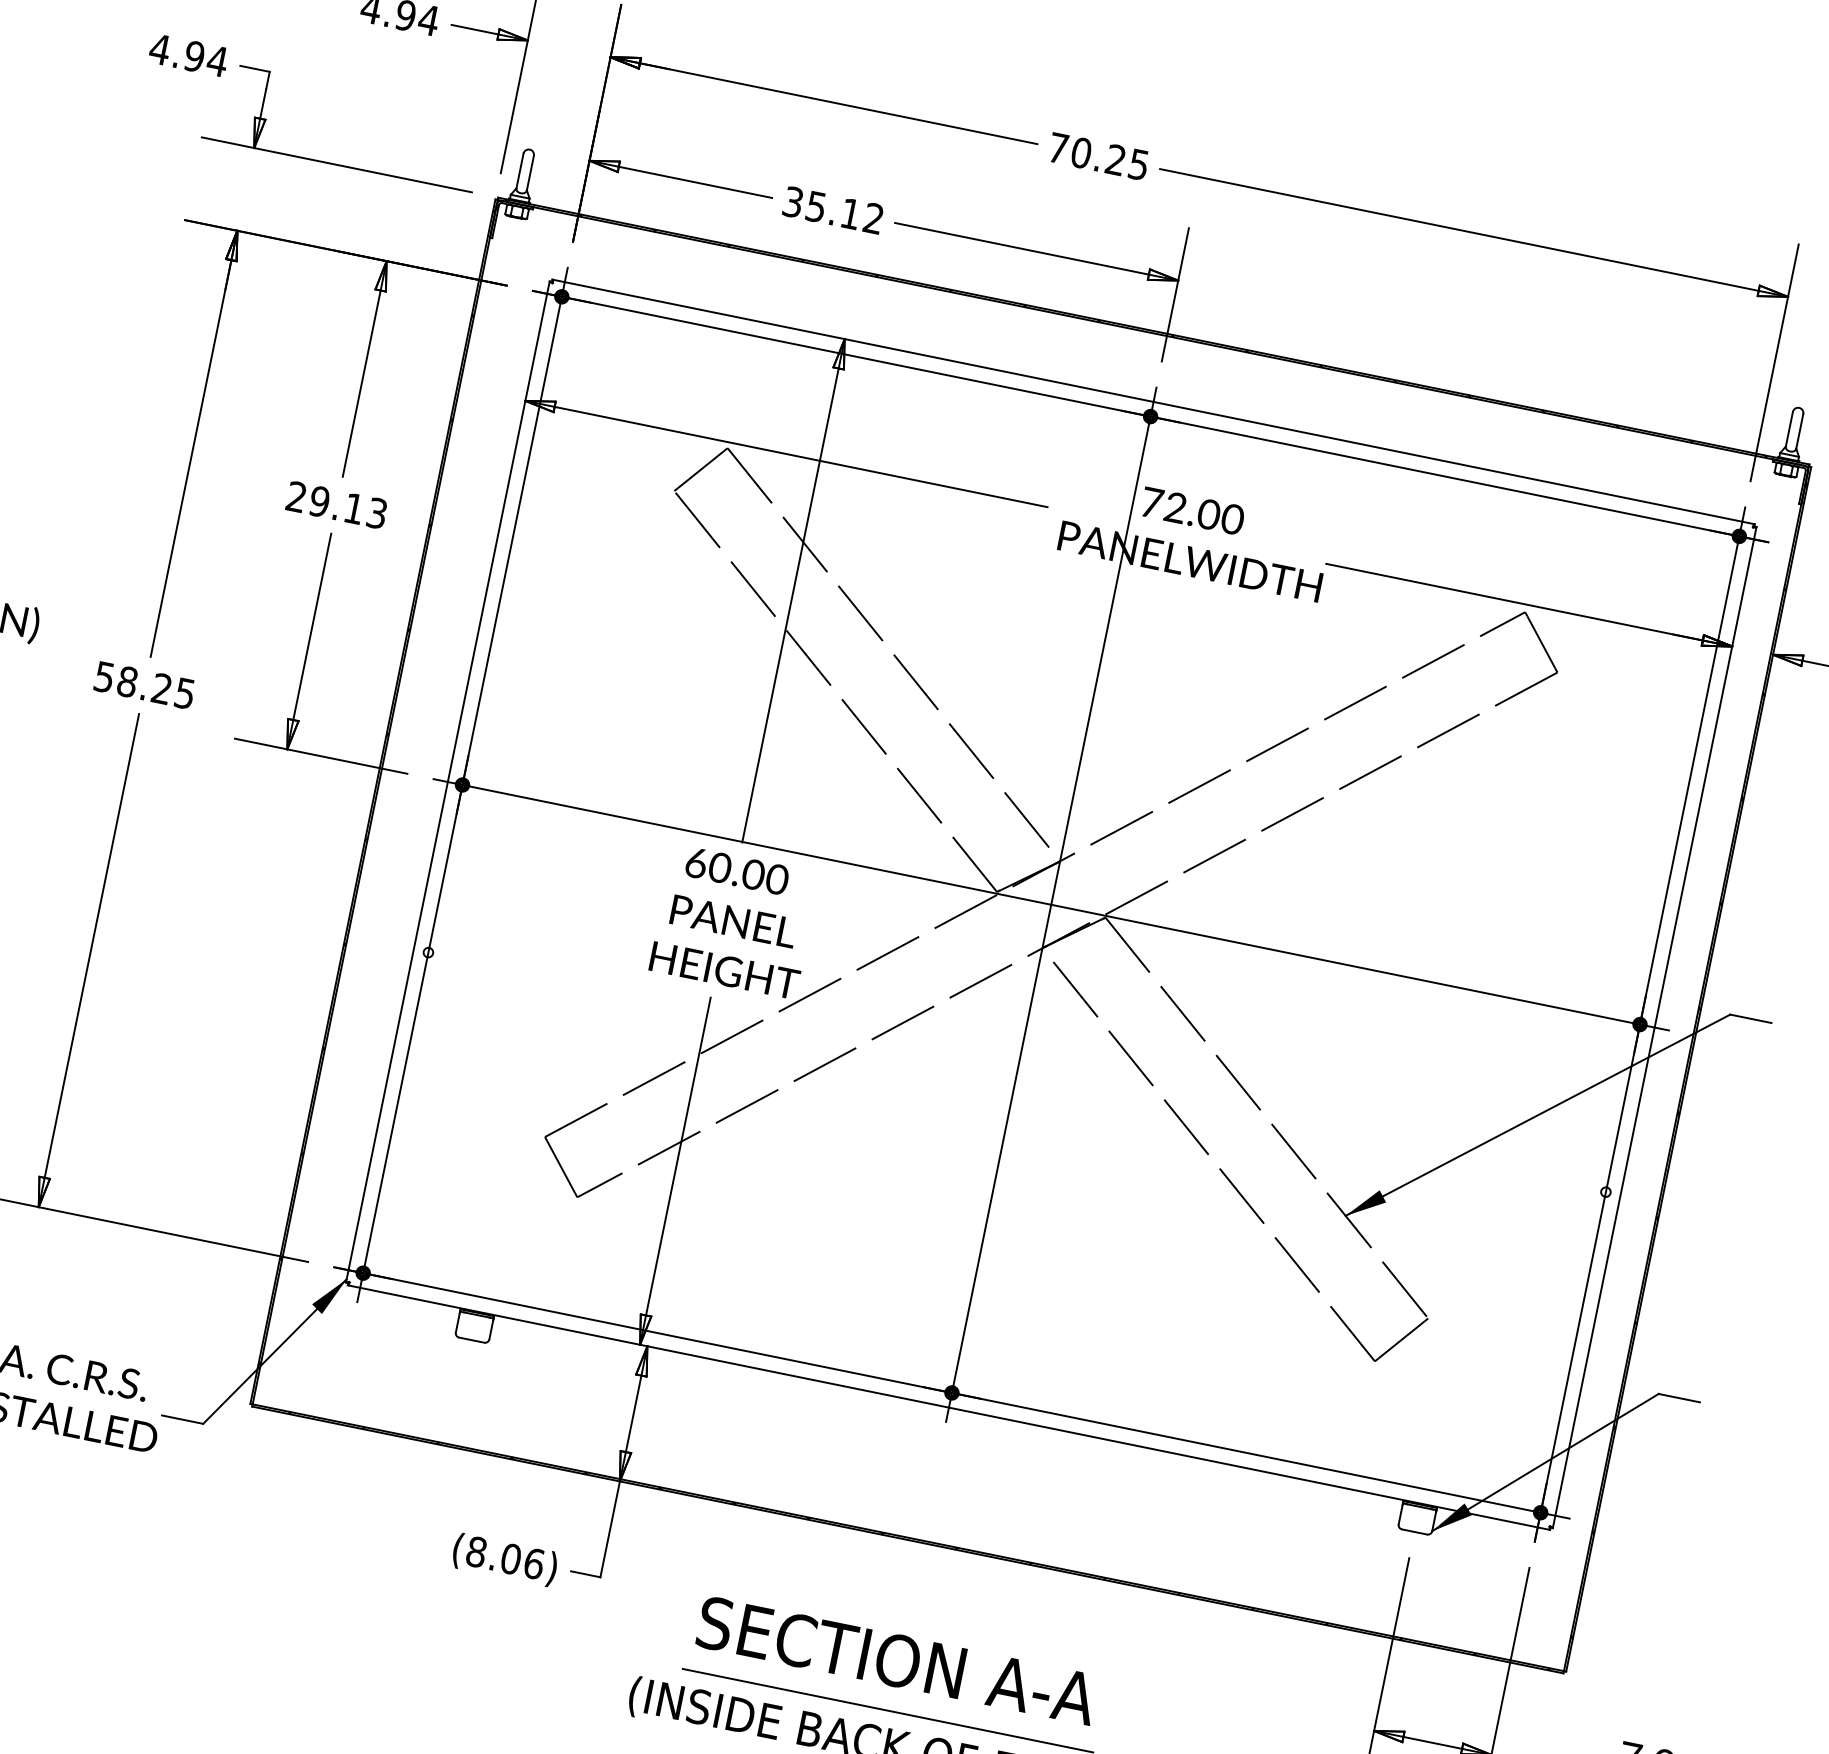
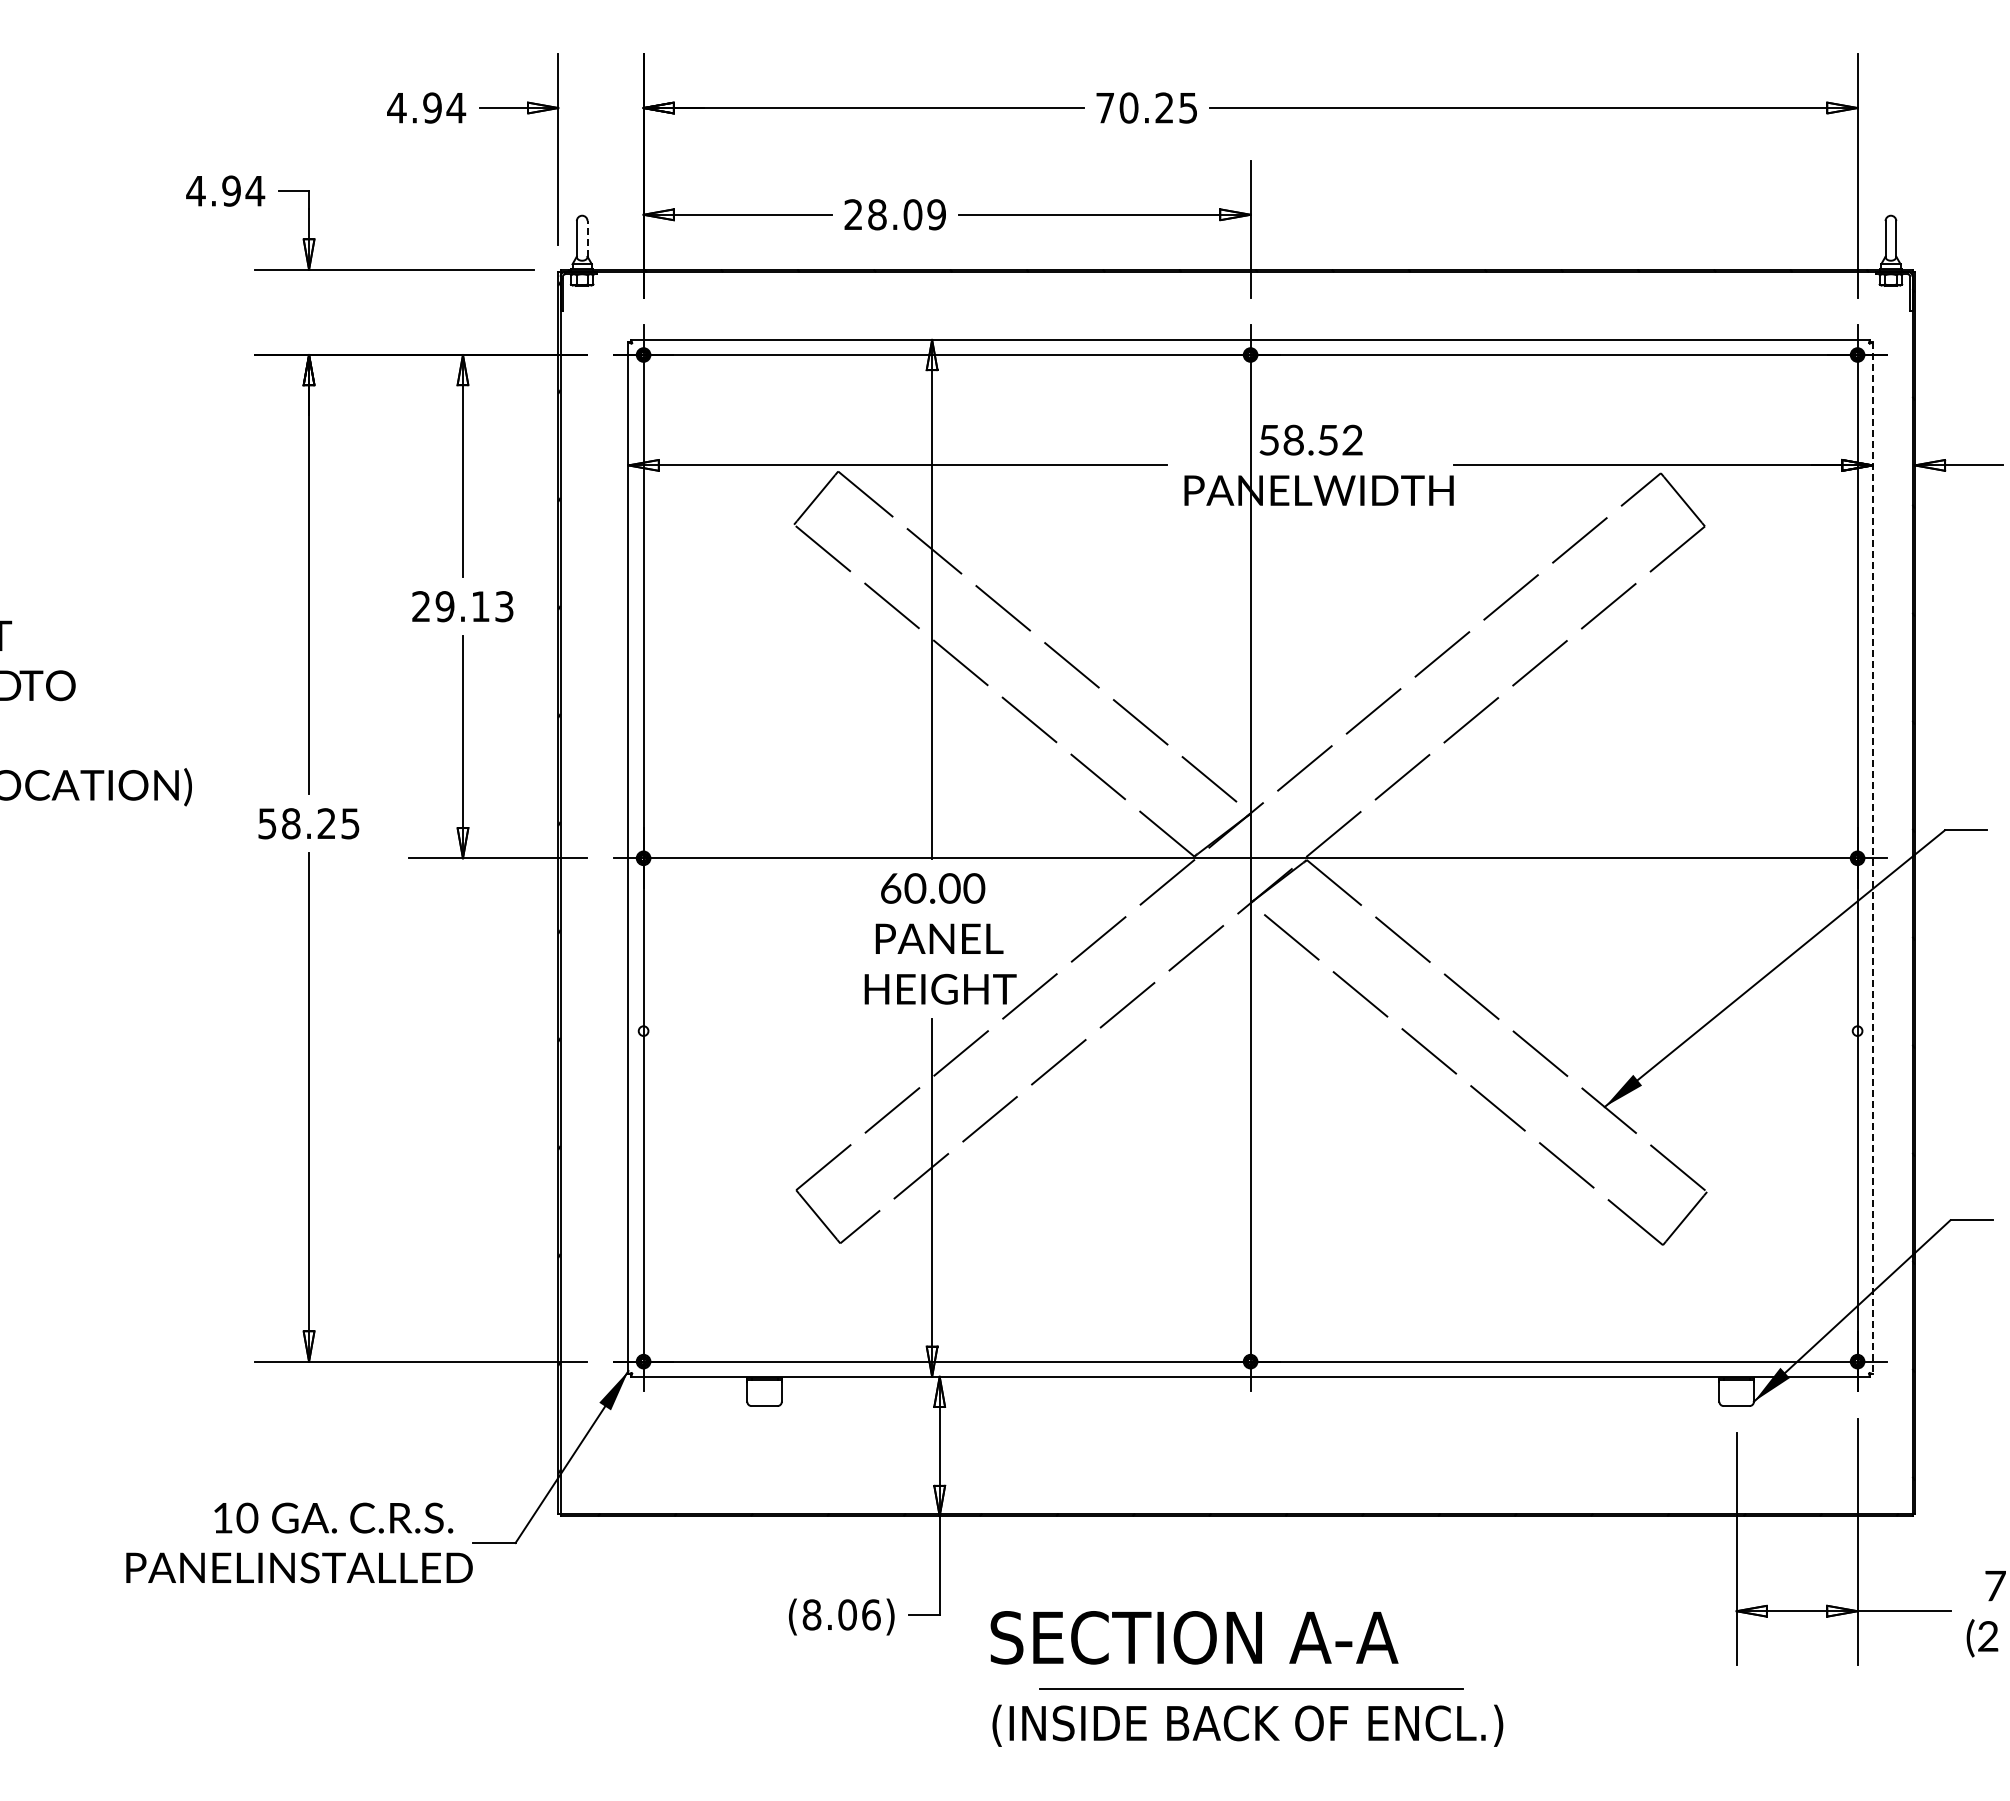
line: (530, 172) -> (587, 238), solid -> dashed
text: (832, 210) -> (894, 214), 35.12 -> 28.09
text: (1192, 510) -> (1311, 439), 72.00 -> 58.52
line: (1654, 1027) -> (1872, 858), solid -> dashed
text: (897, 1660) -> (1194, 1637), moved

